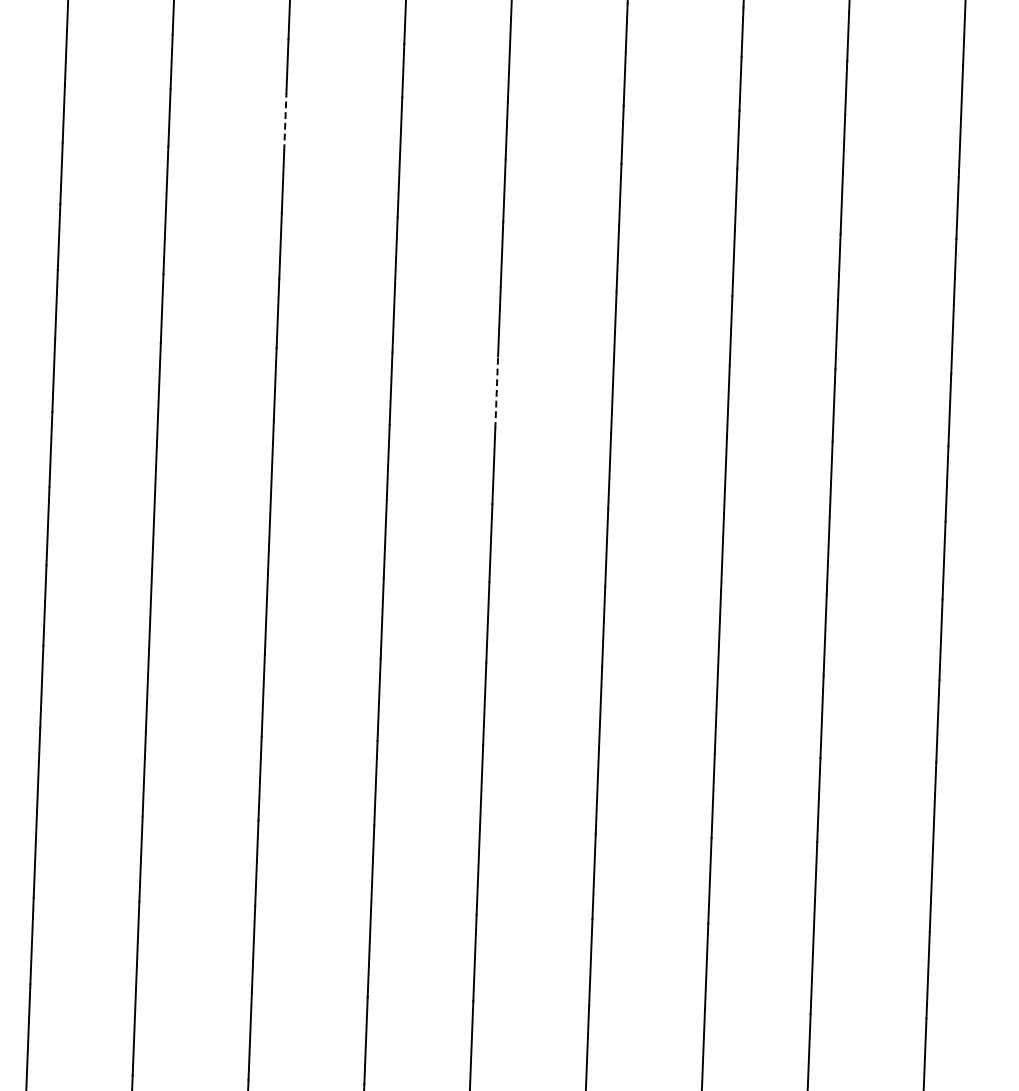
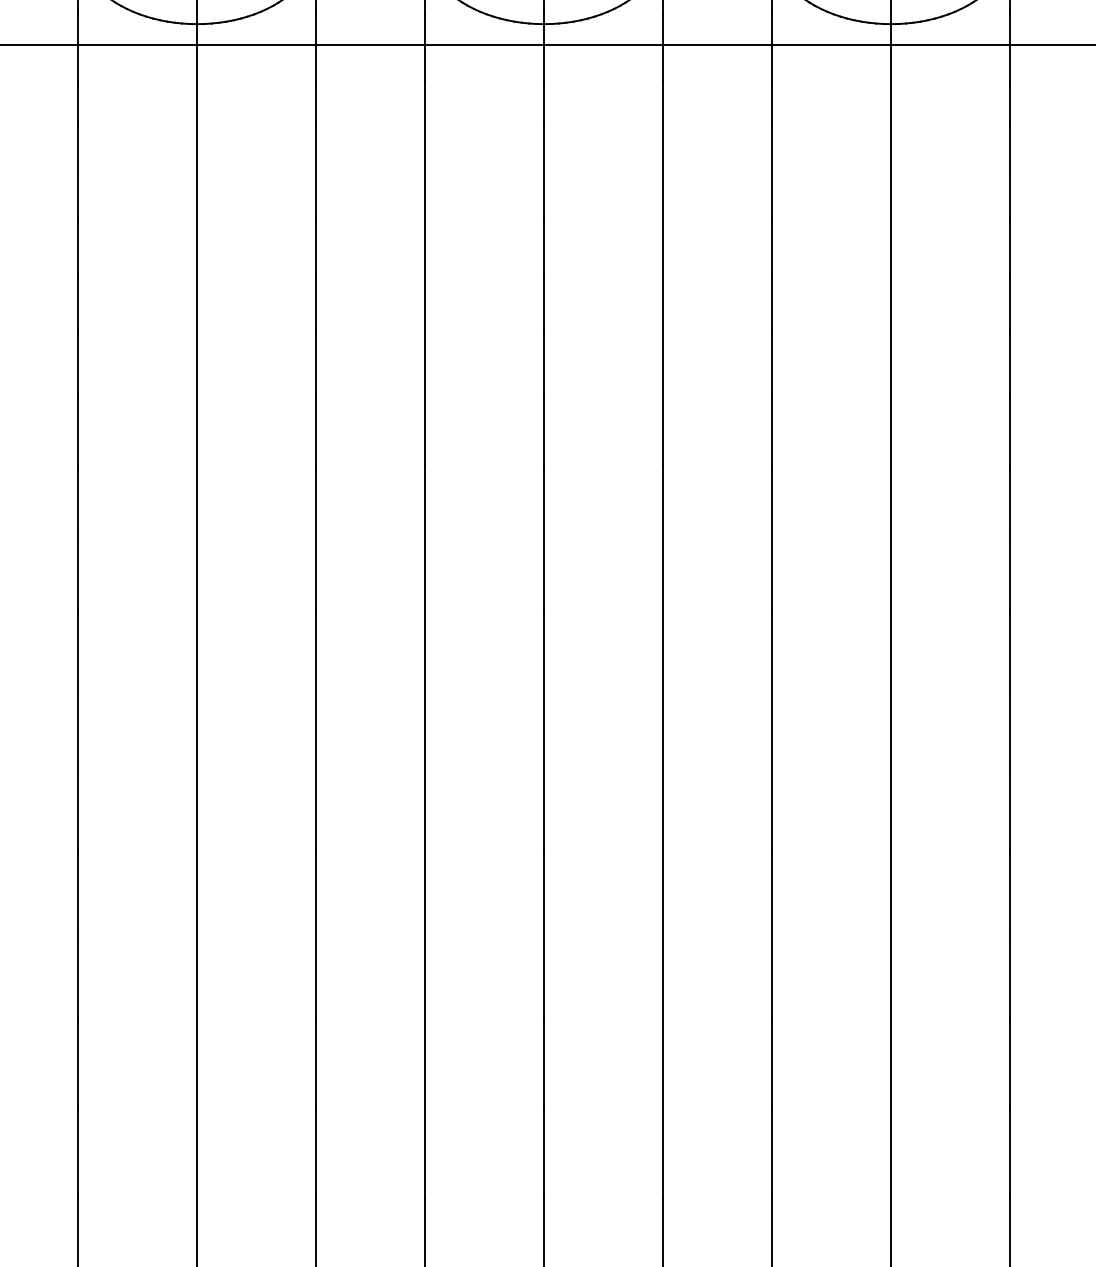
line: (285, 121) -> (197, 303), dashed -> solid
line: (496, 391) -> (424, 572), dashed -> solid

